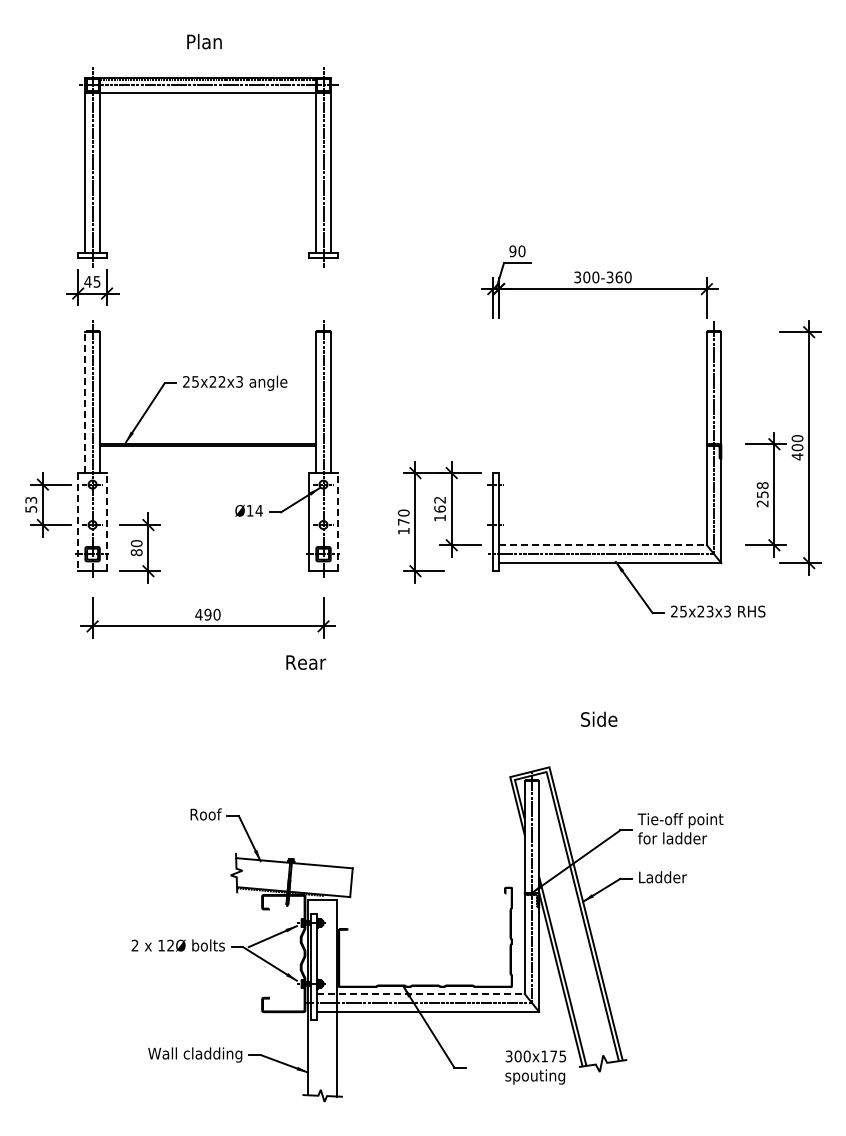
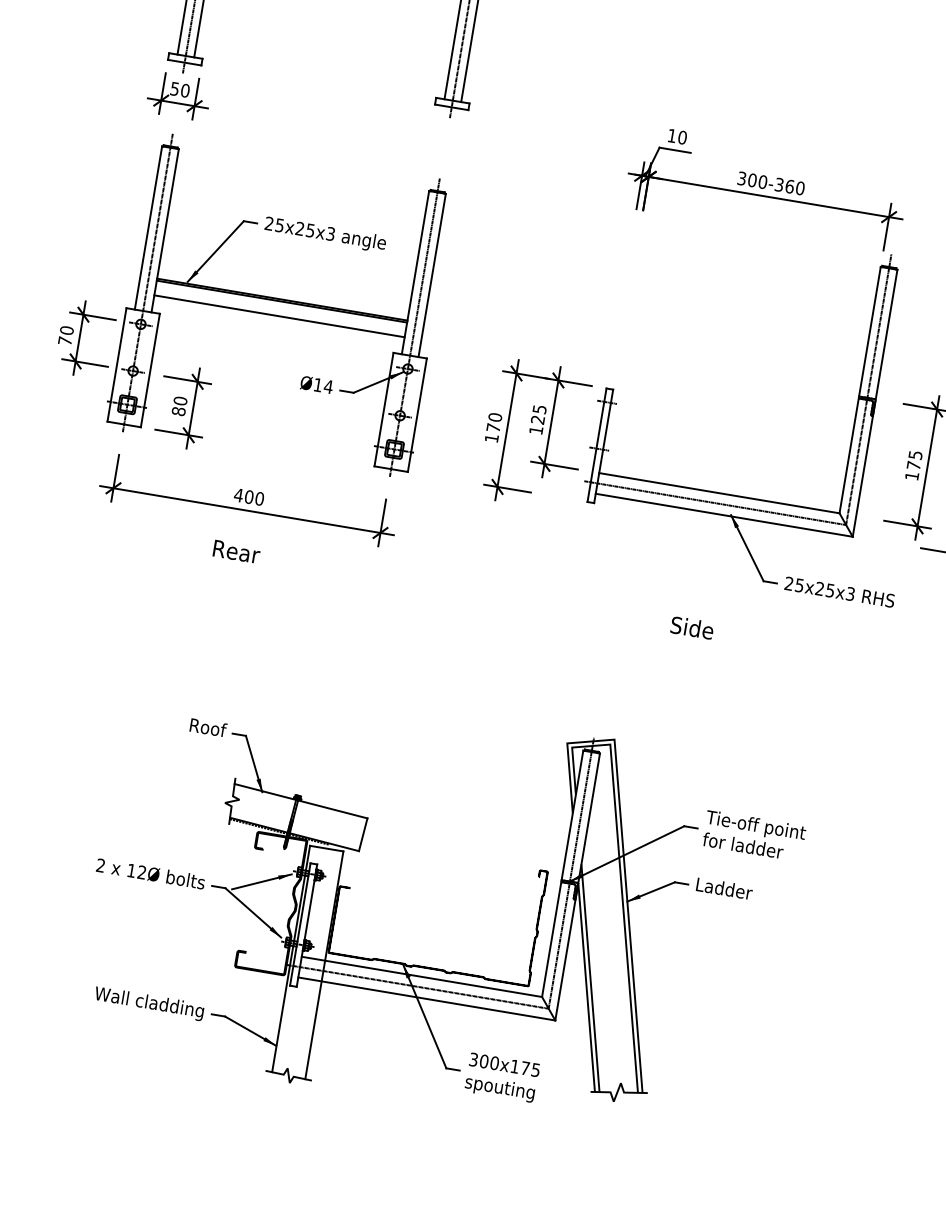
text: (512, 251) -> (671, 136), 90 -> 10
text: (92, 281) -> (180, 89), 45 -> 50
text: (221, 381) -> (309, 230), 25x22x3 -> 25x25x3
line: (85, 402) -> (148, 228), dashed -> solid
line: (207, 458) -> (278, 316), added
text: (762, 494) -> (913, 465), 258 -> 175
text: (31, 504) -> (66, 335), 53 -> 70
text: (439, 504) -> (538, 414), 162 -> 125
line: (107, 521) -> (151, 369), dashed -> solid
line: (337, 521) -> (416, 414), dashed -> solid
line: (78, 522) -> (117, 365), dashed -> solid
line: (602, 545) -> (718, 493), dashed -> solid
text: (710, 610) -> (831, 589), 25x23x3 -> 25x25x3
text: (207, 614) -> (248, 496), 490 -> 400
text: (306, 662) -> (237, 551), moved
text: (599, 718) -> (692, 626), moved
line: (420, 994) -> (421, 977), dashed -> solid
text: (535, 1067) -> (502, 1077), moved

